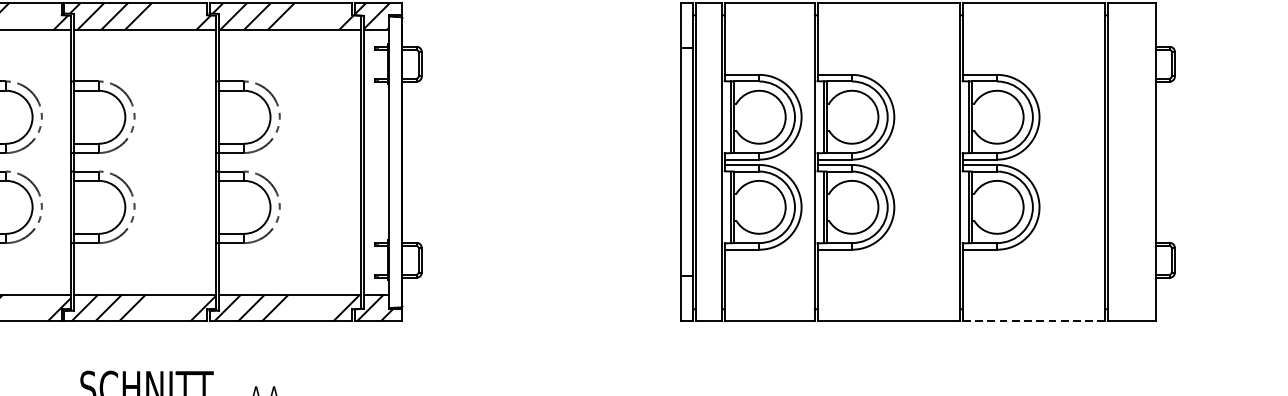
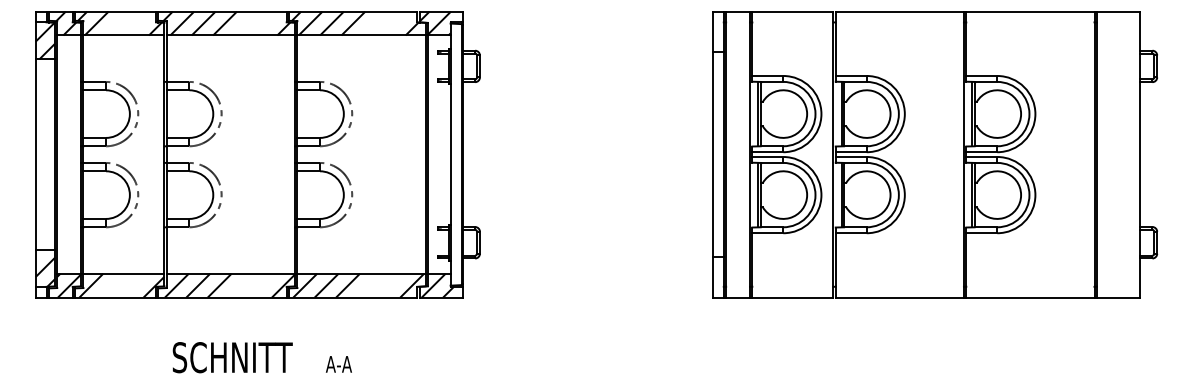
line: (1032, 321) -> (1029, 297), dashed -> solid

